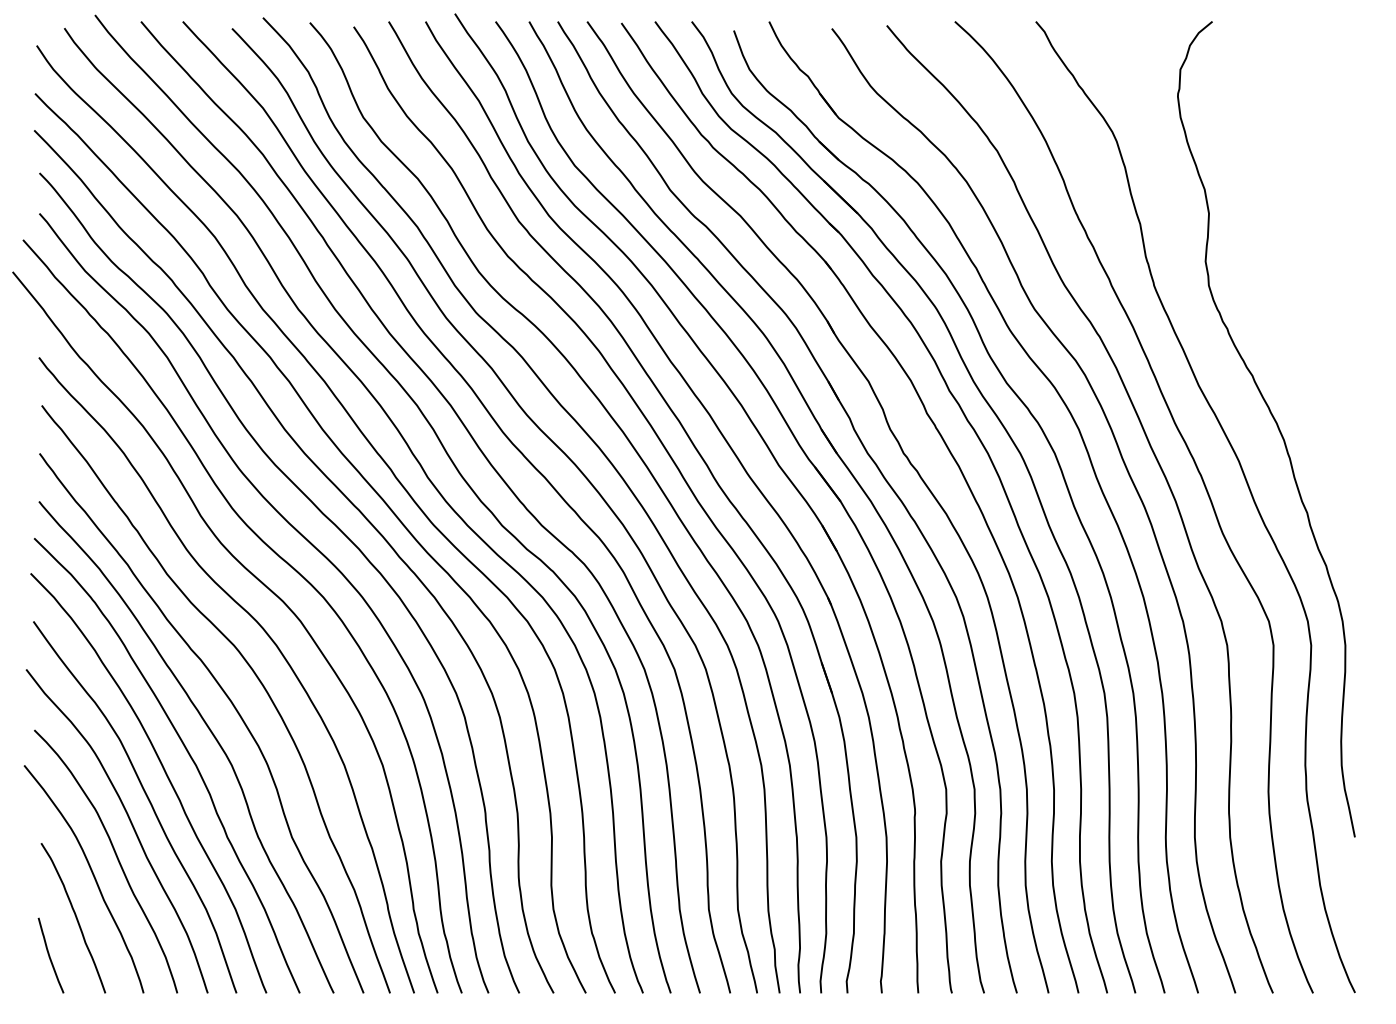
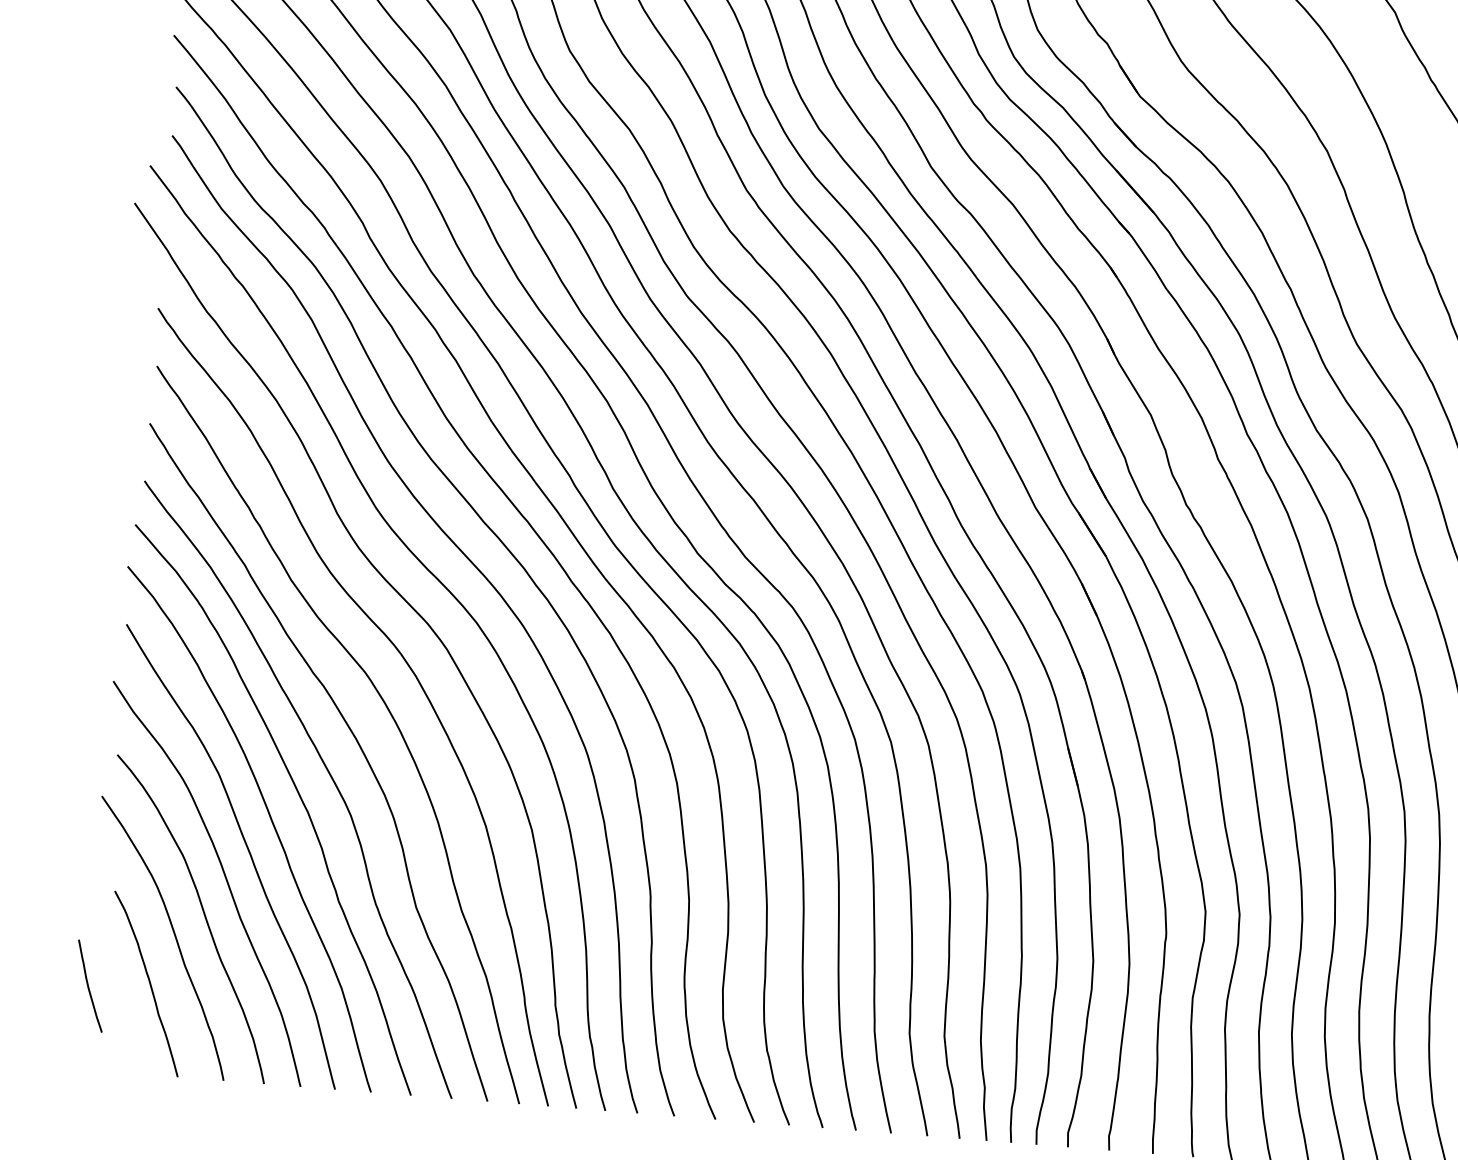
curve: (50, 955) -> (89, 985), moved

